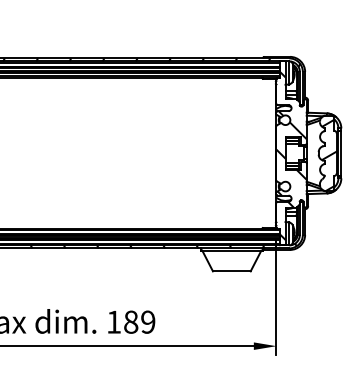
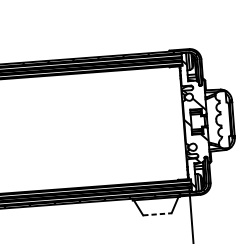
hatch: (328, 155) -> (223, 121), removed
line: (231, 271) -> (157, 214), solid -> dashed

